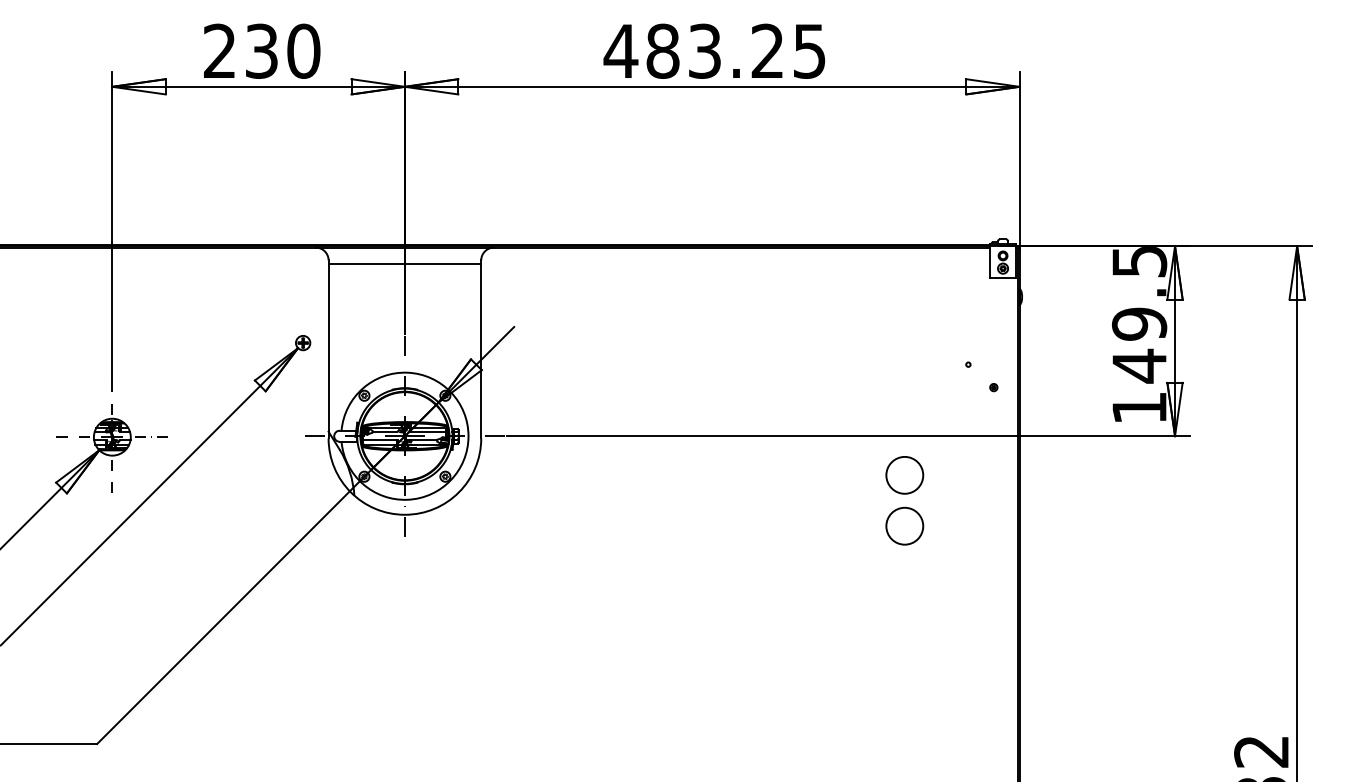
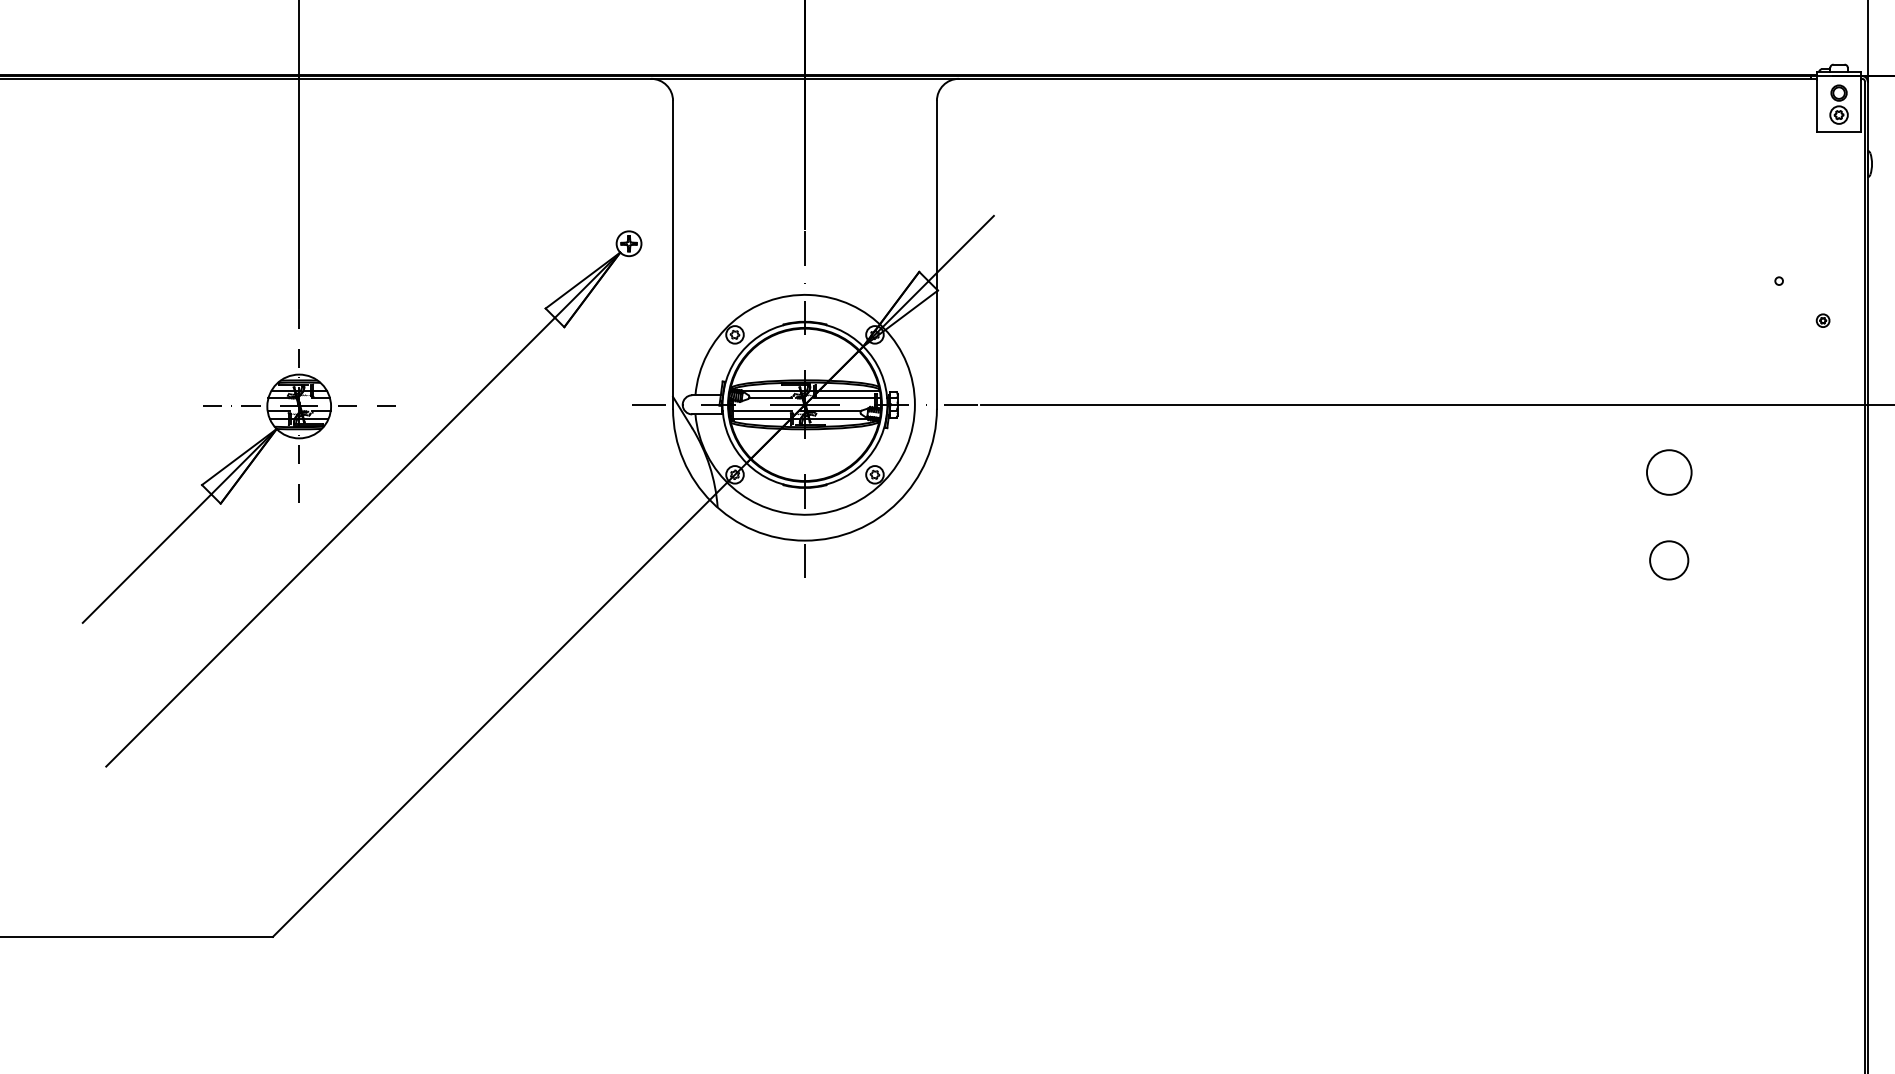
line: (404, 263) -> (804, 106), removed
circle: (904, 475) -> (1668, 472), size x0.7
circle: (904, 525) -> (1668, 559), size x0.6

